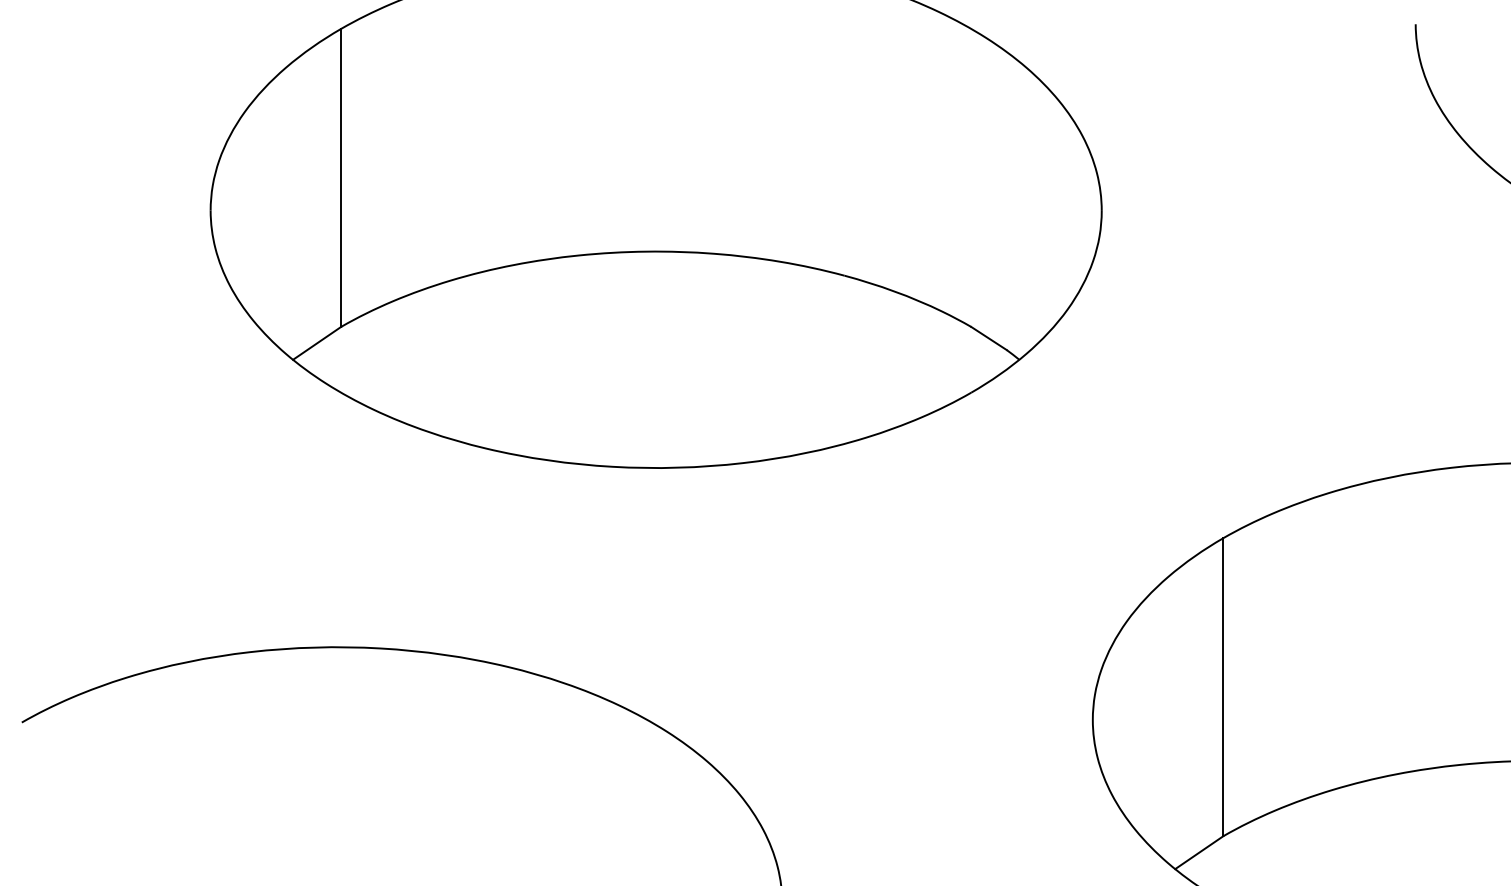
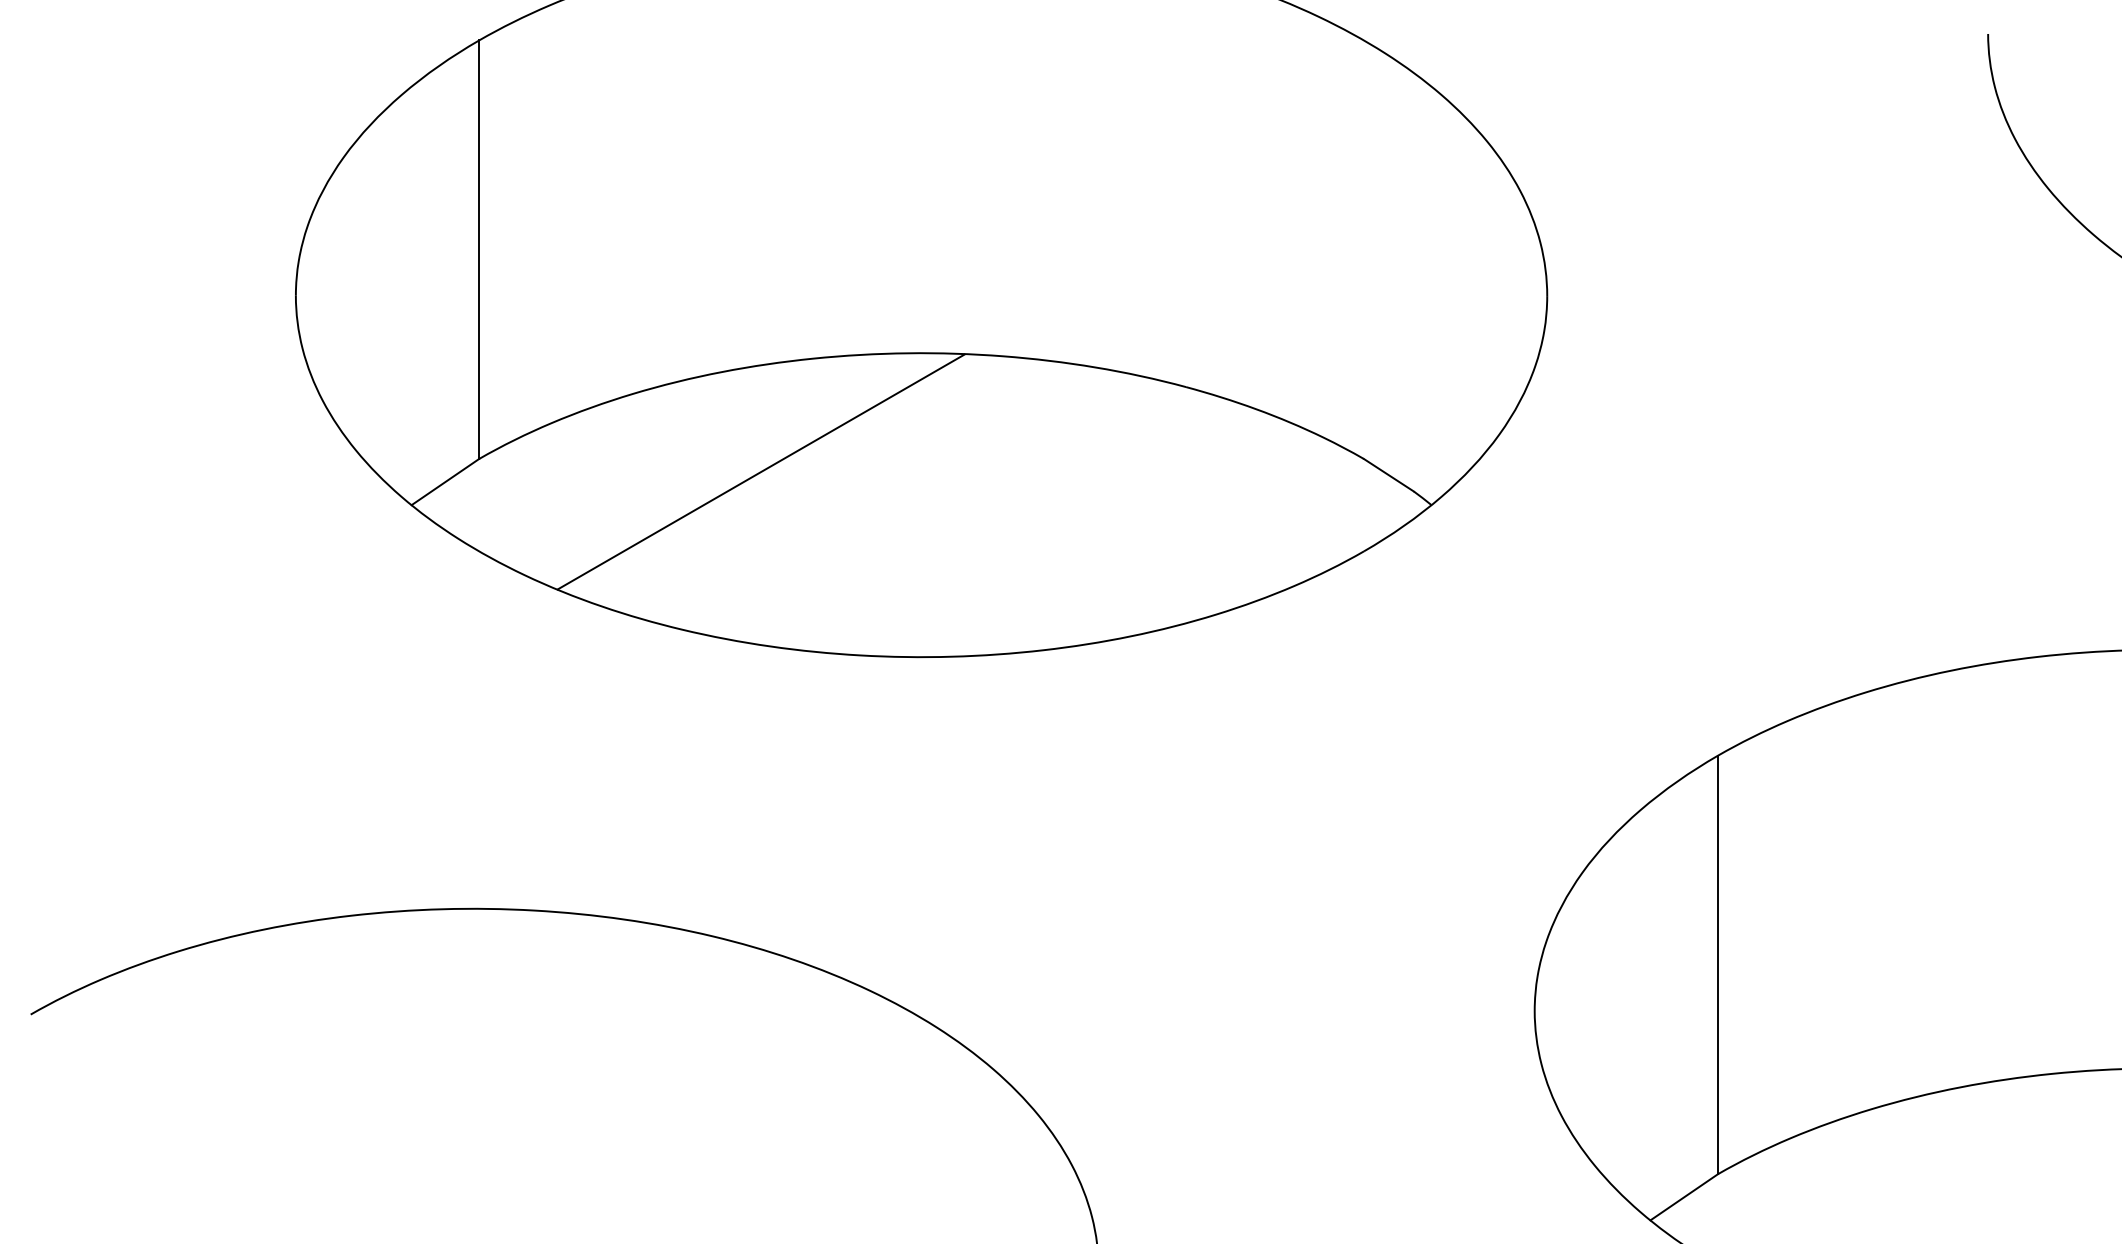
line: (541, 335) -> (760, 471), added

